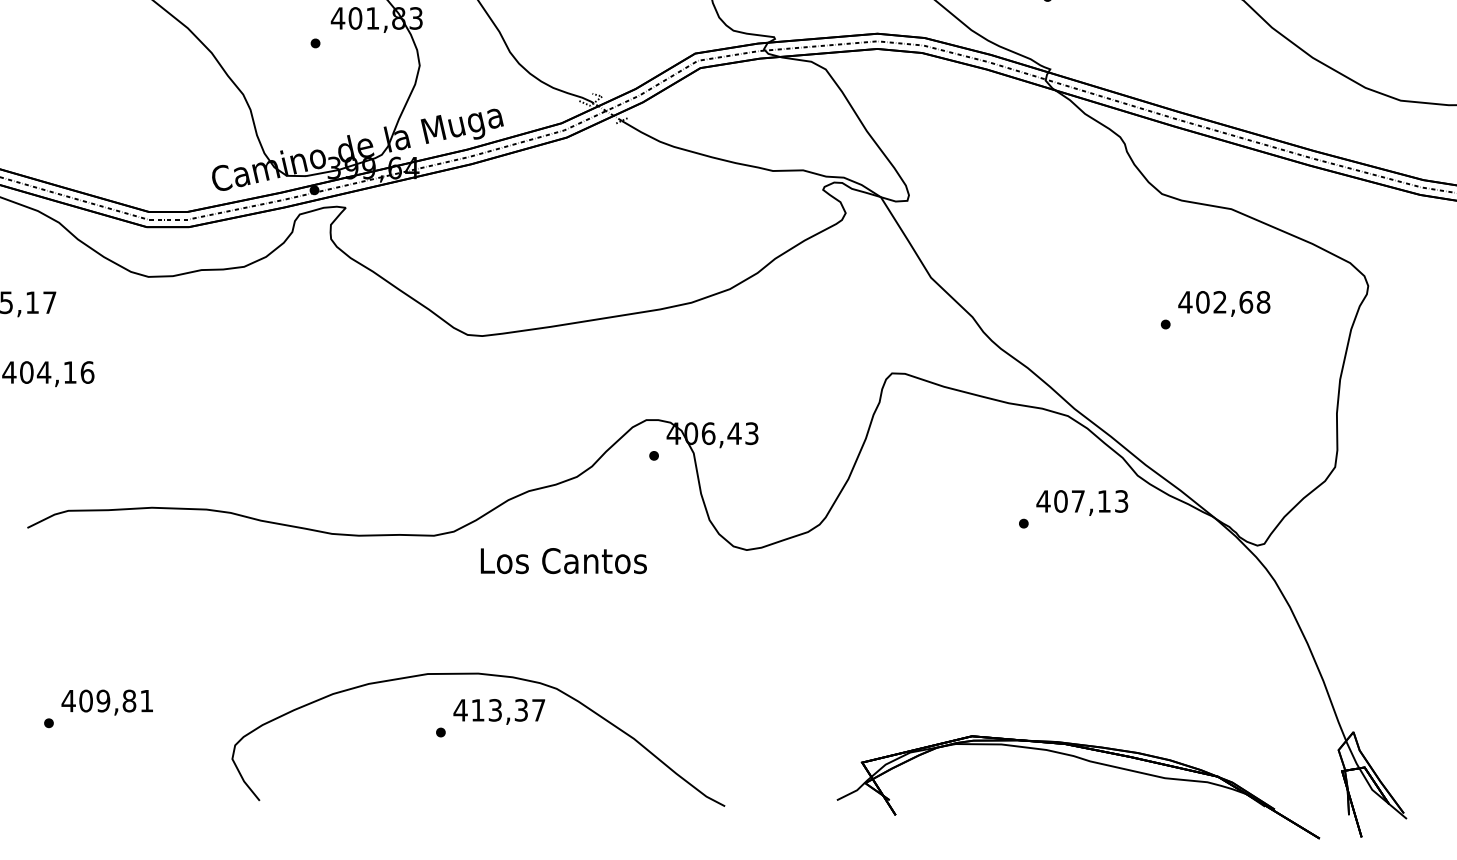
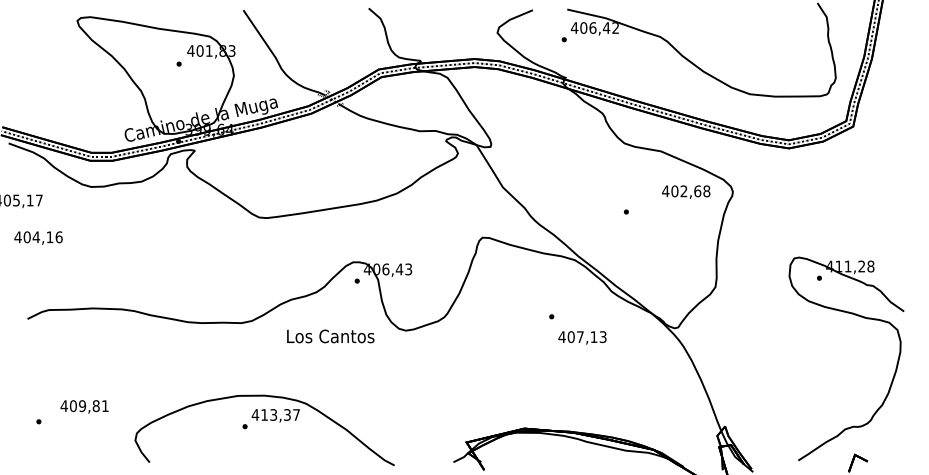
text: (1224, 302) -> (686, 191), moved
text: (1082, 502) -> (582, 337), moved
text: (563, 561) -> (330, 336), moved
text: (107, 701) -> (84, 406), moved

